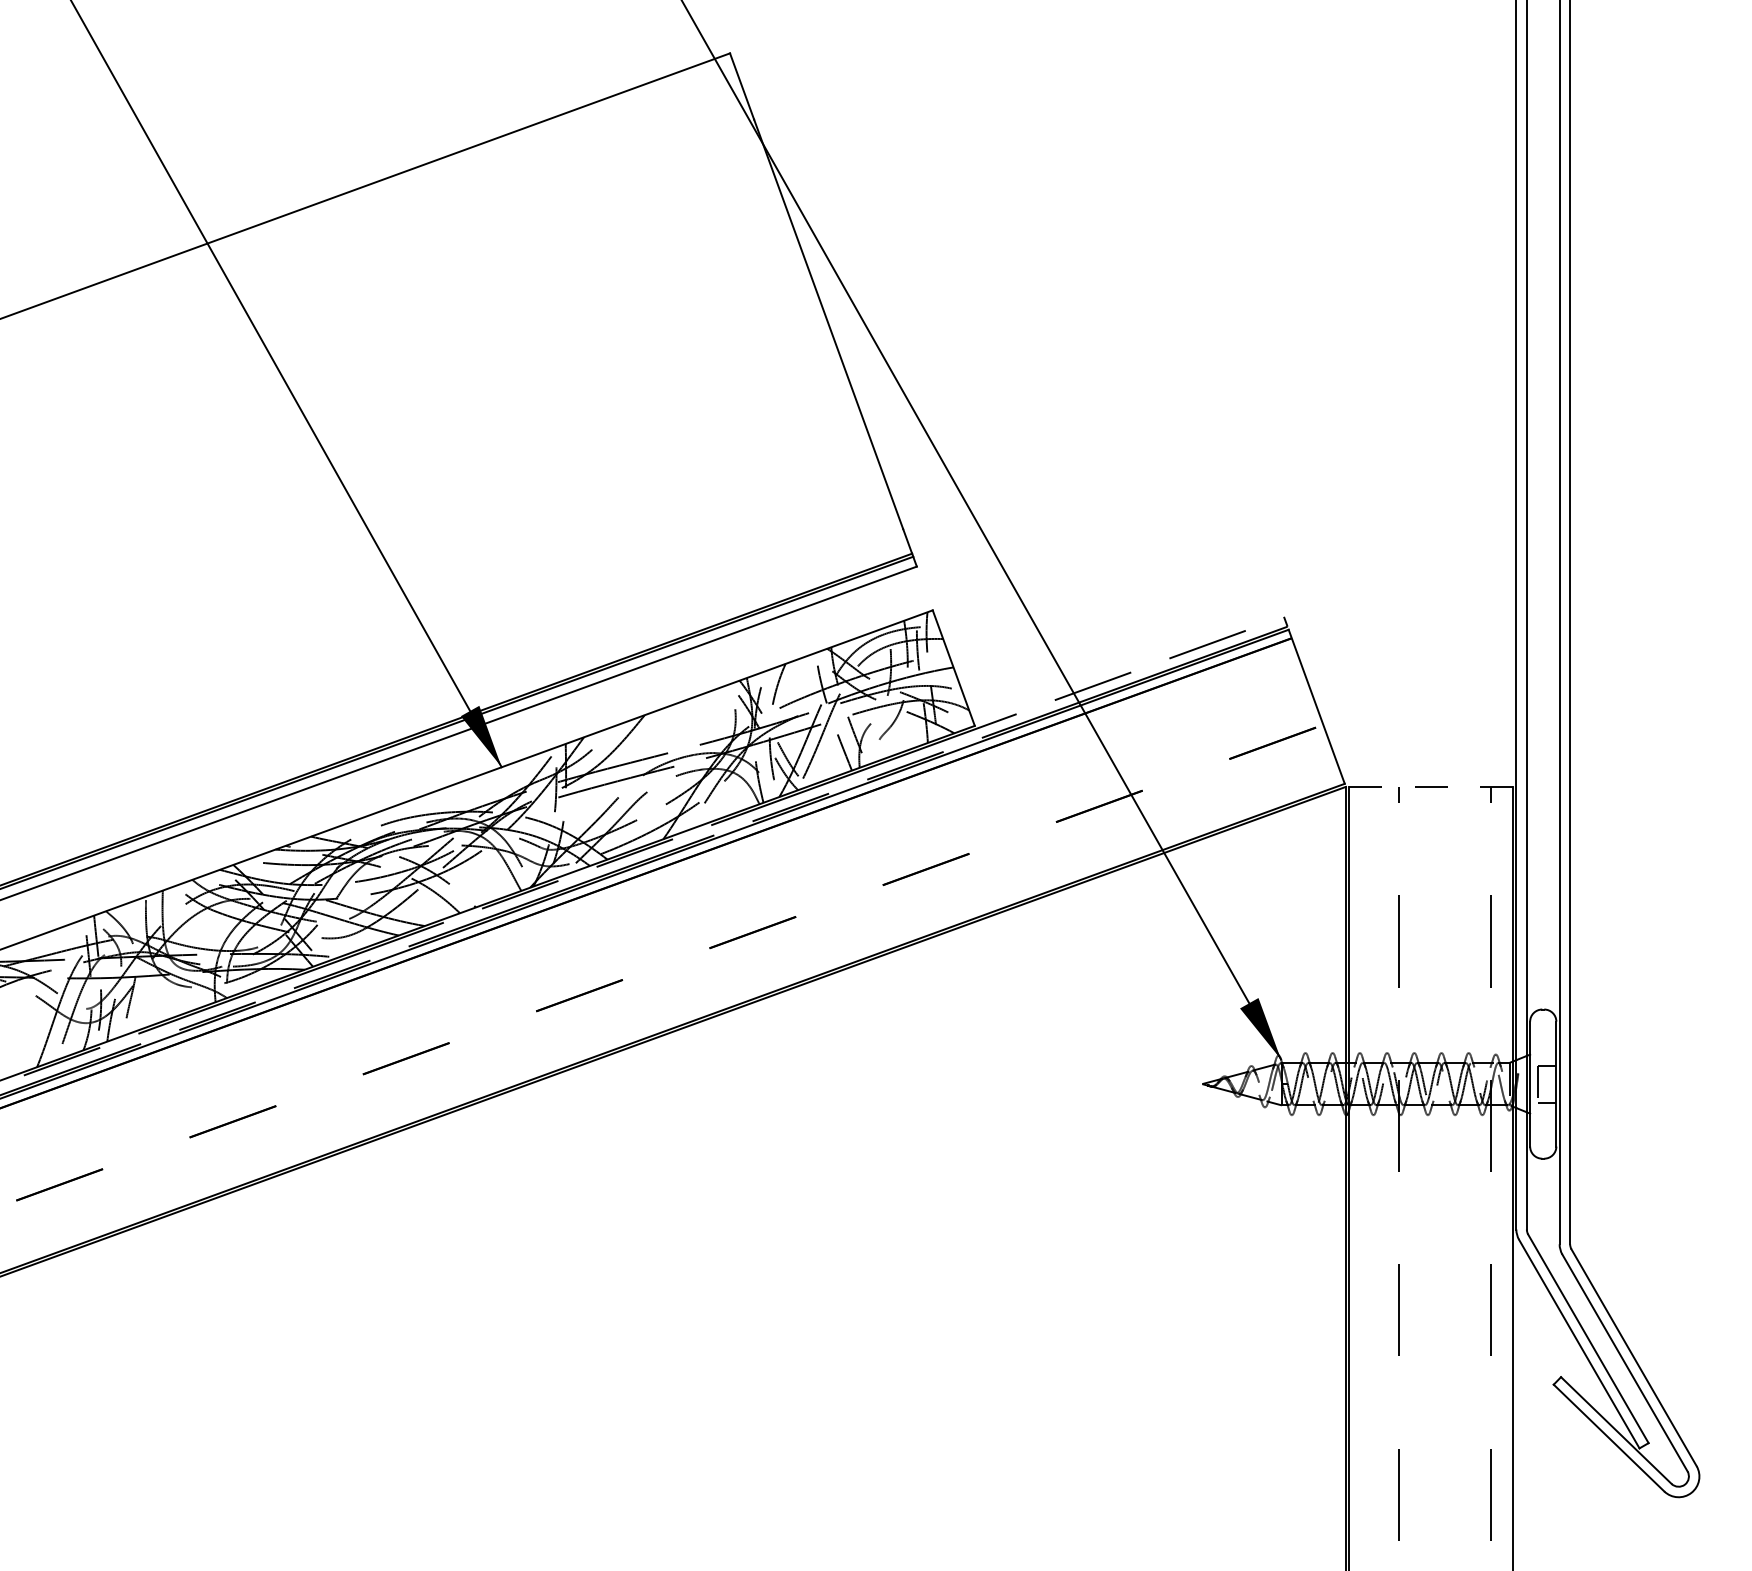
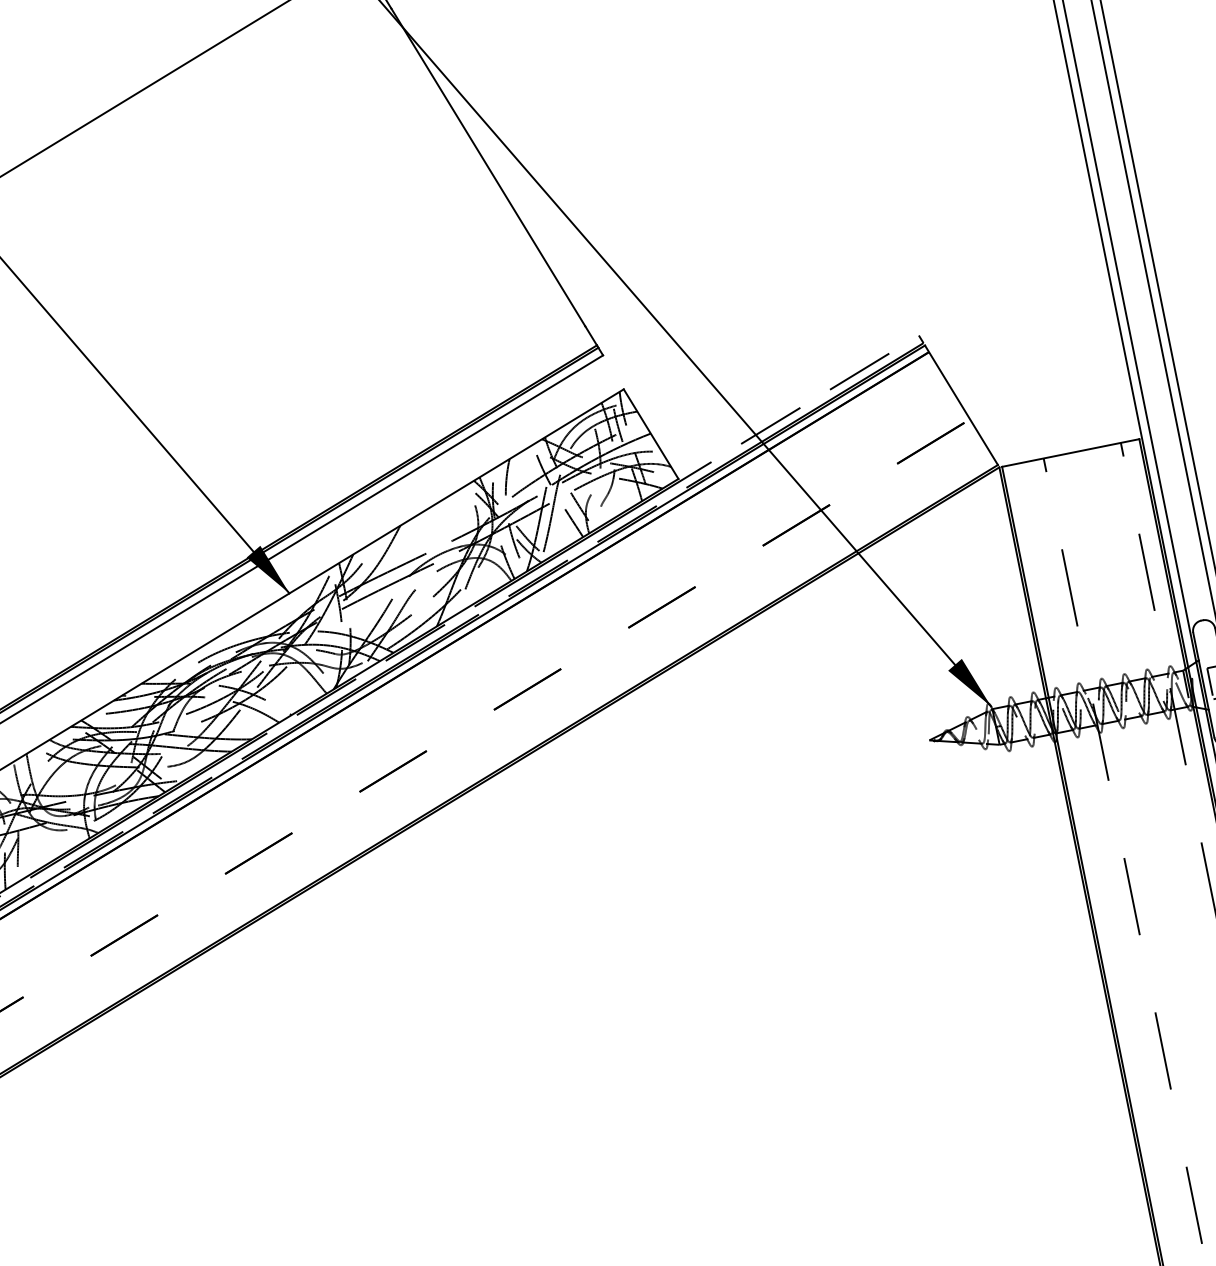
line: (1431, 786) -> (1070, 452), dashed -> solid

